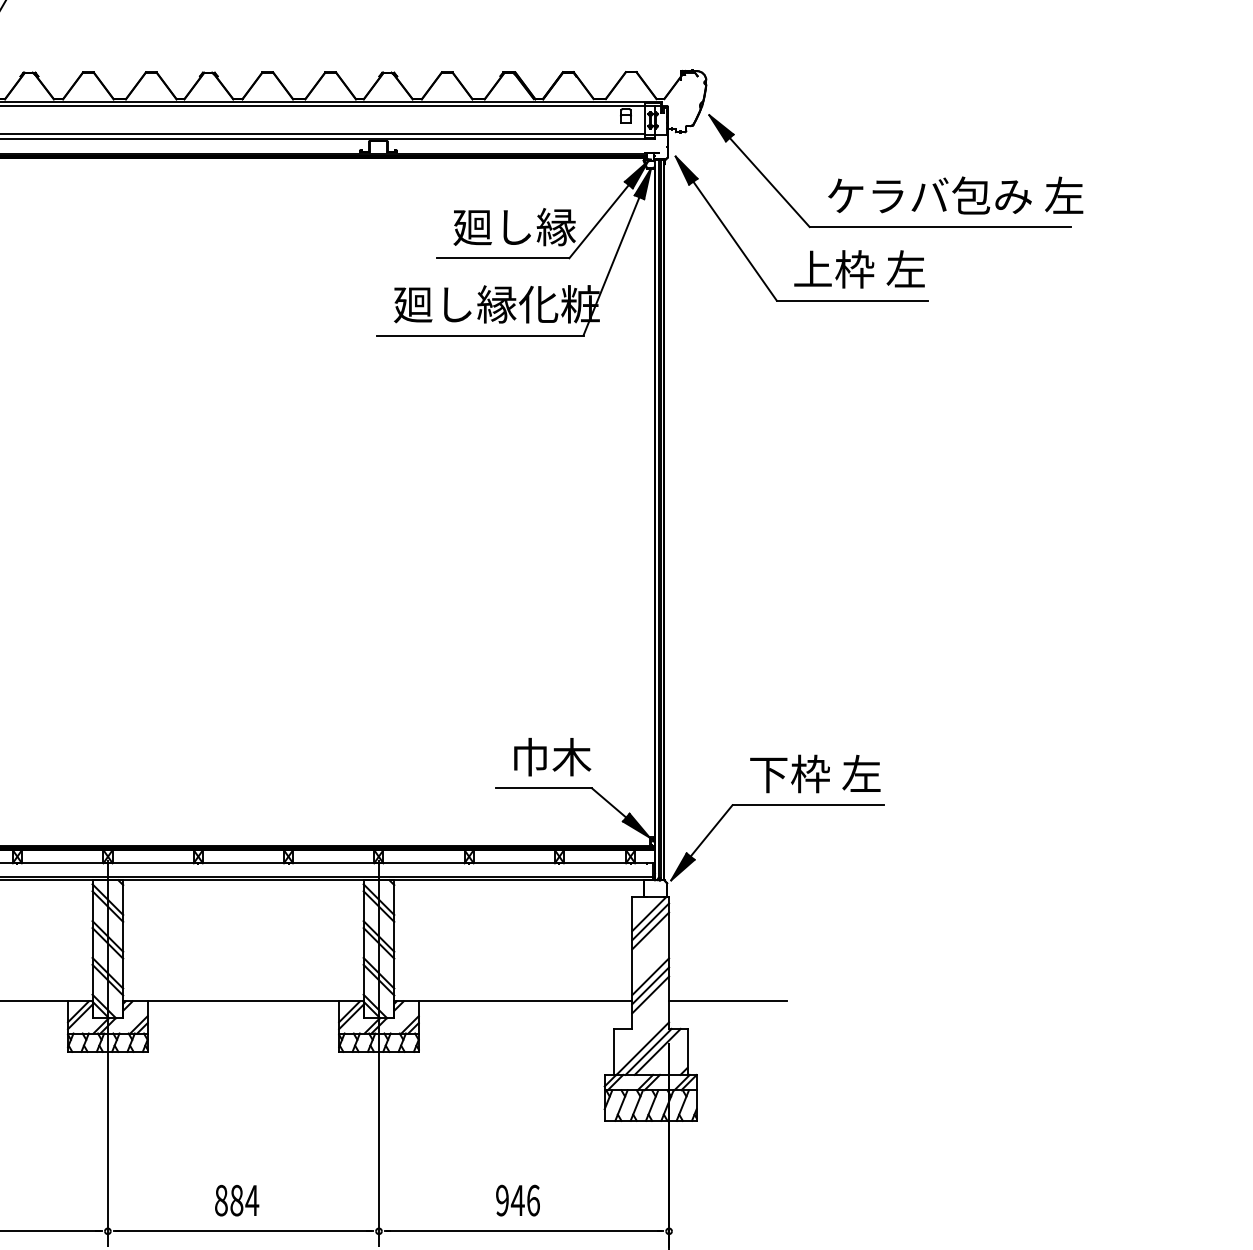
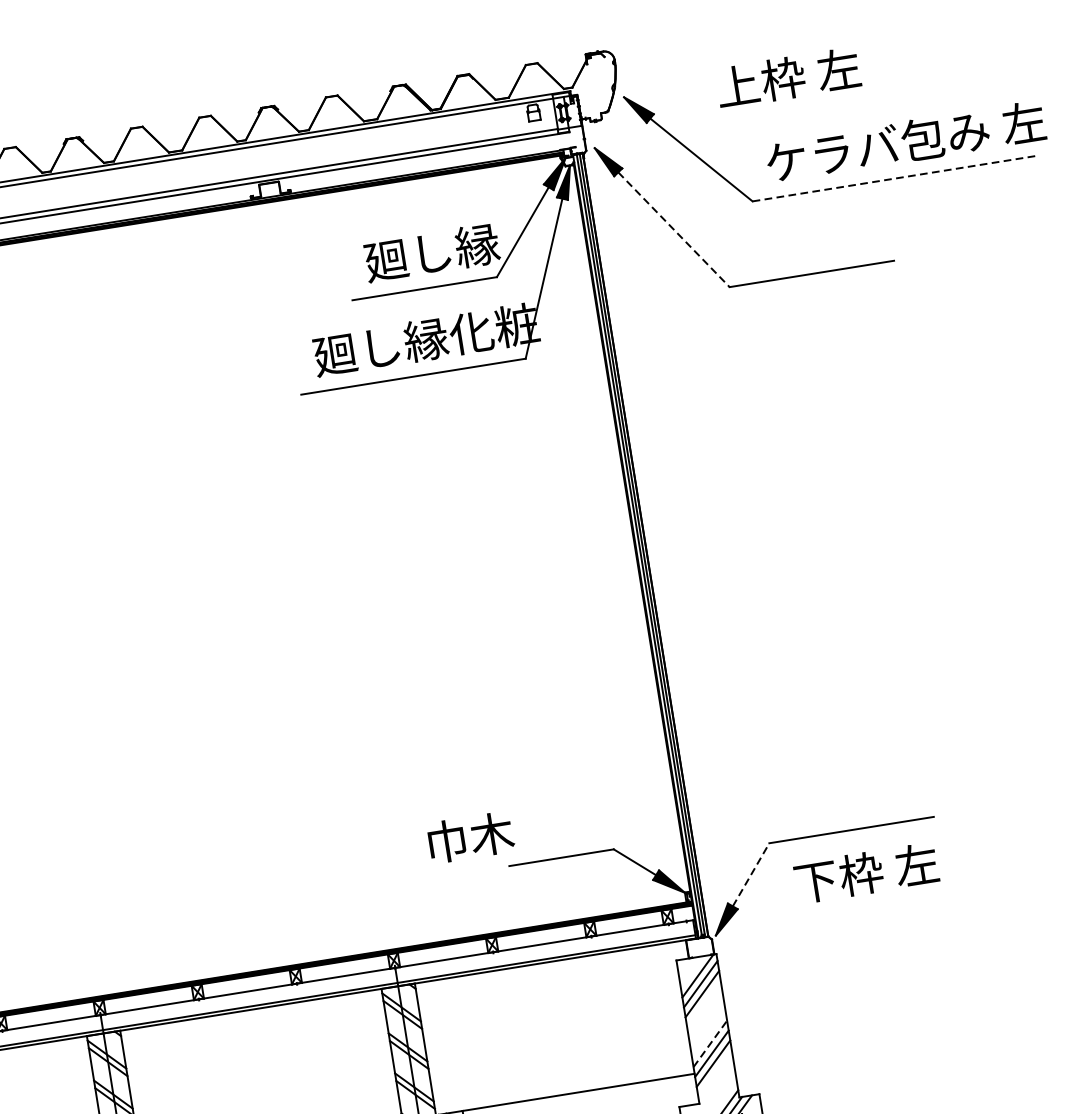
line: (940, 227) -> (894, 179), solid -> dashed
line: (735, 241) -> (674, 230), solid -> dashed
text: (859, 269) -> (788, 78), moved
text: (552, 757) -> (470, 837), moved
text: (815, 773) -> (866, 872), moved
line: (711, 830) -> (750, 874), solid -> dashed
line: (651, 976) -> (711, 1043), solid -> dashed
line: (727, 1001) -> (798, 1057), removed

